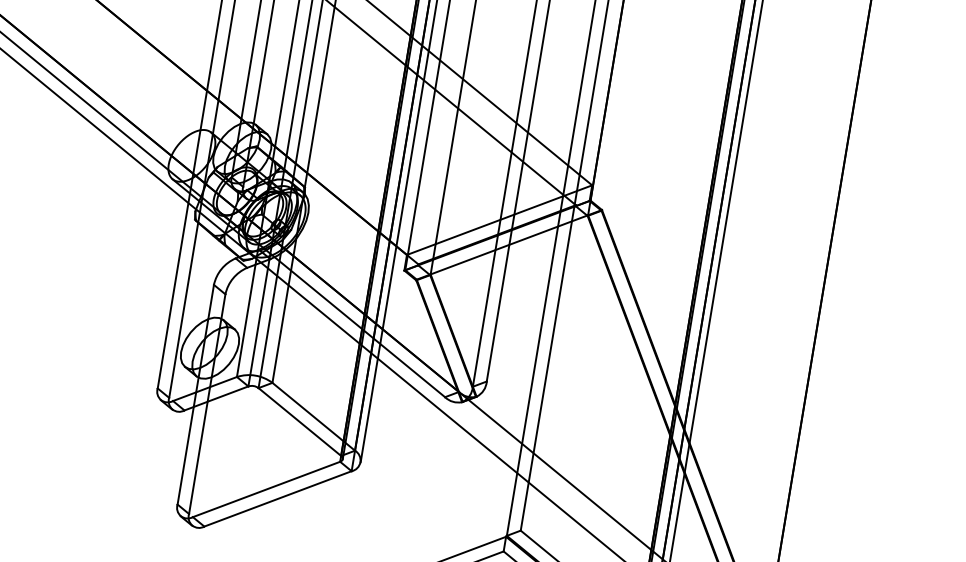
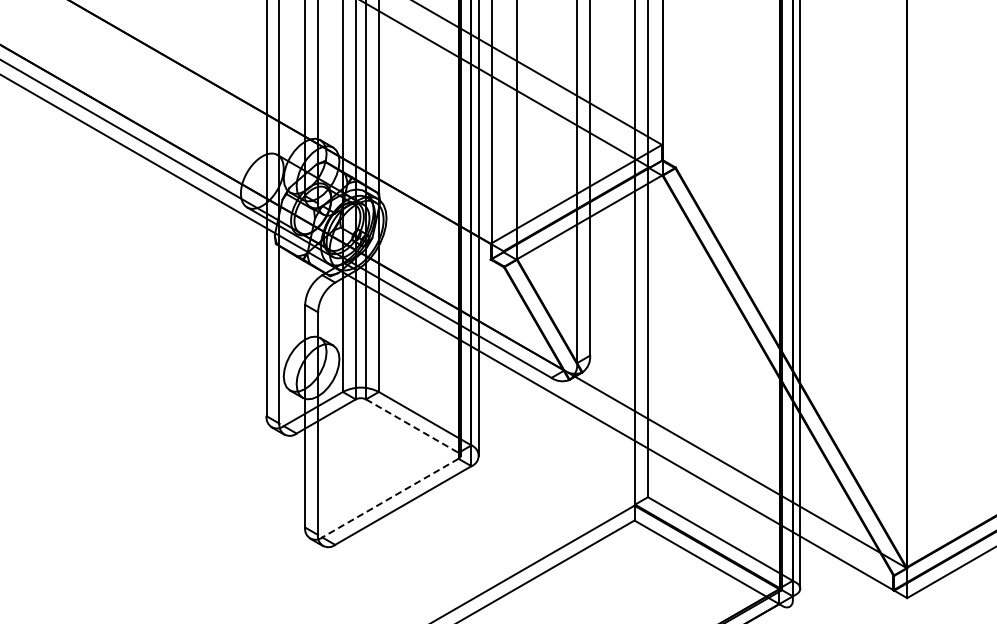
line: (299, 422) -> (412, 426), solid -> dashed
line: (266, 489) -> (390, 498), solid -> dashed

